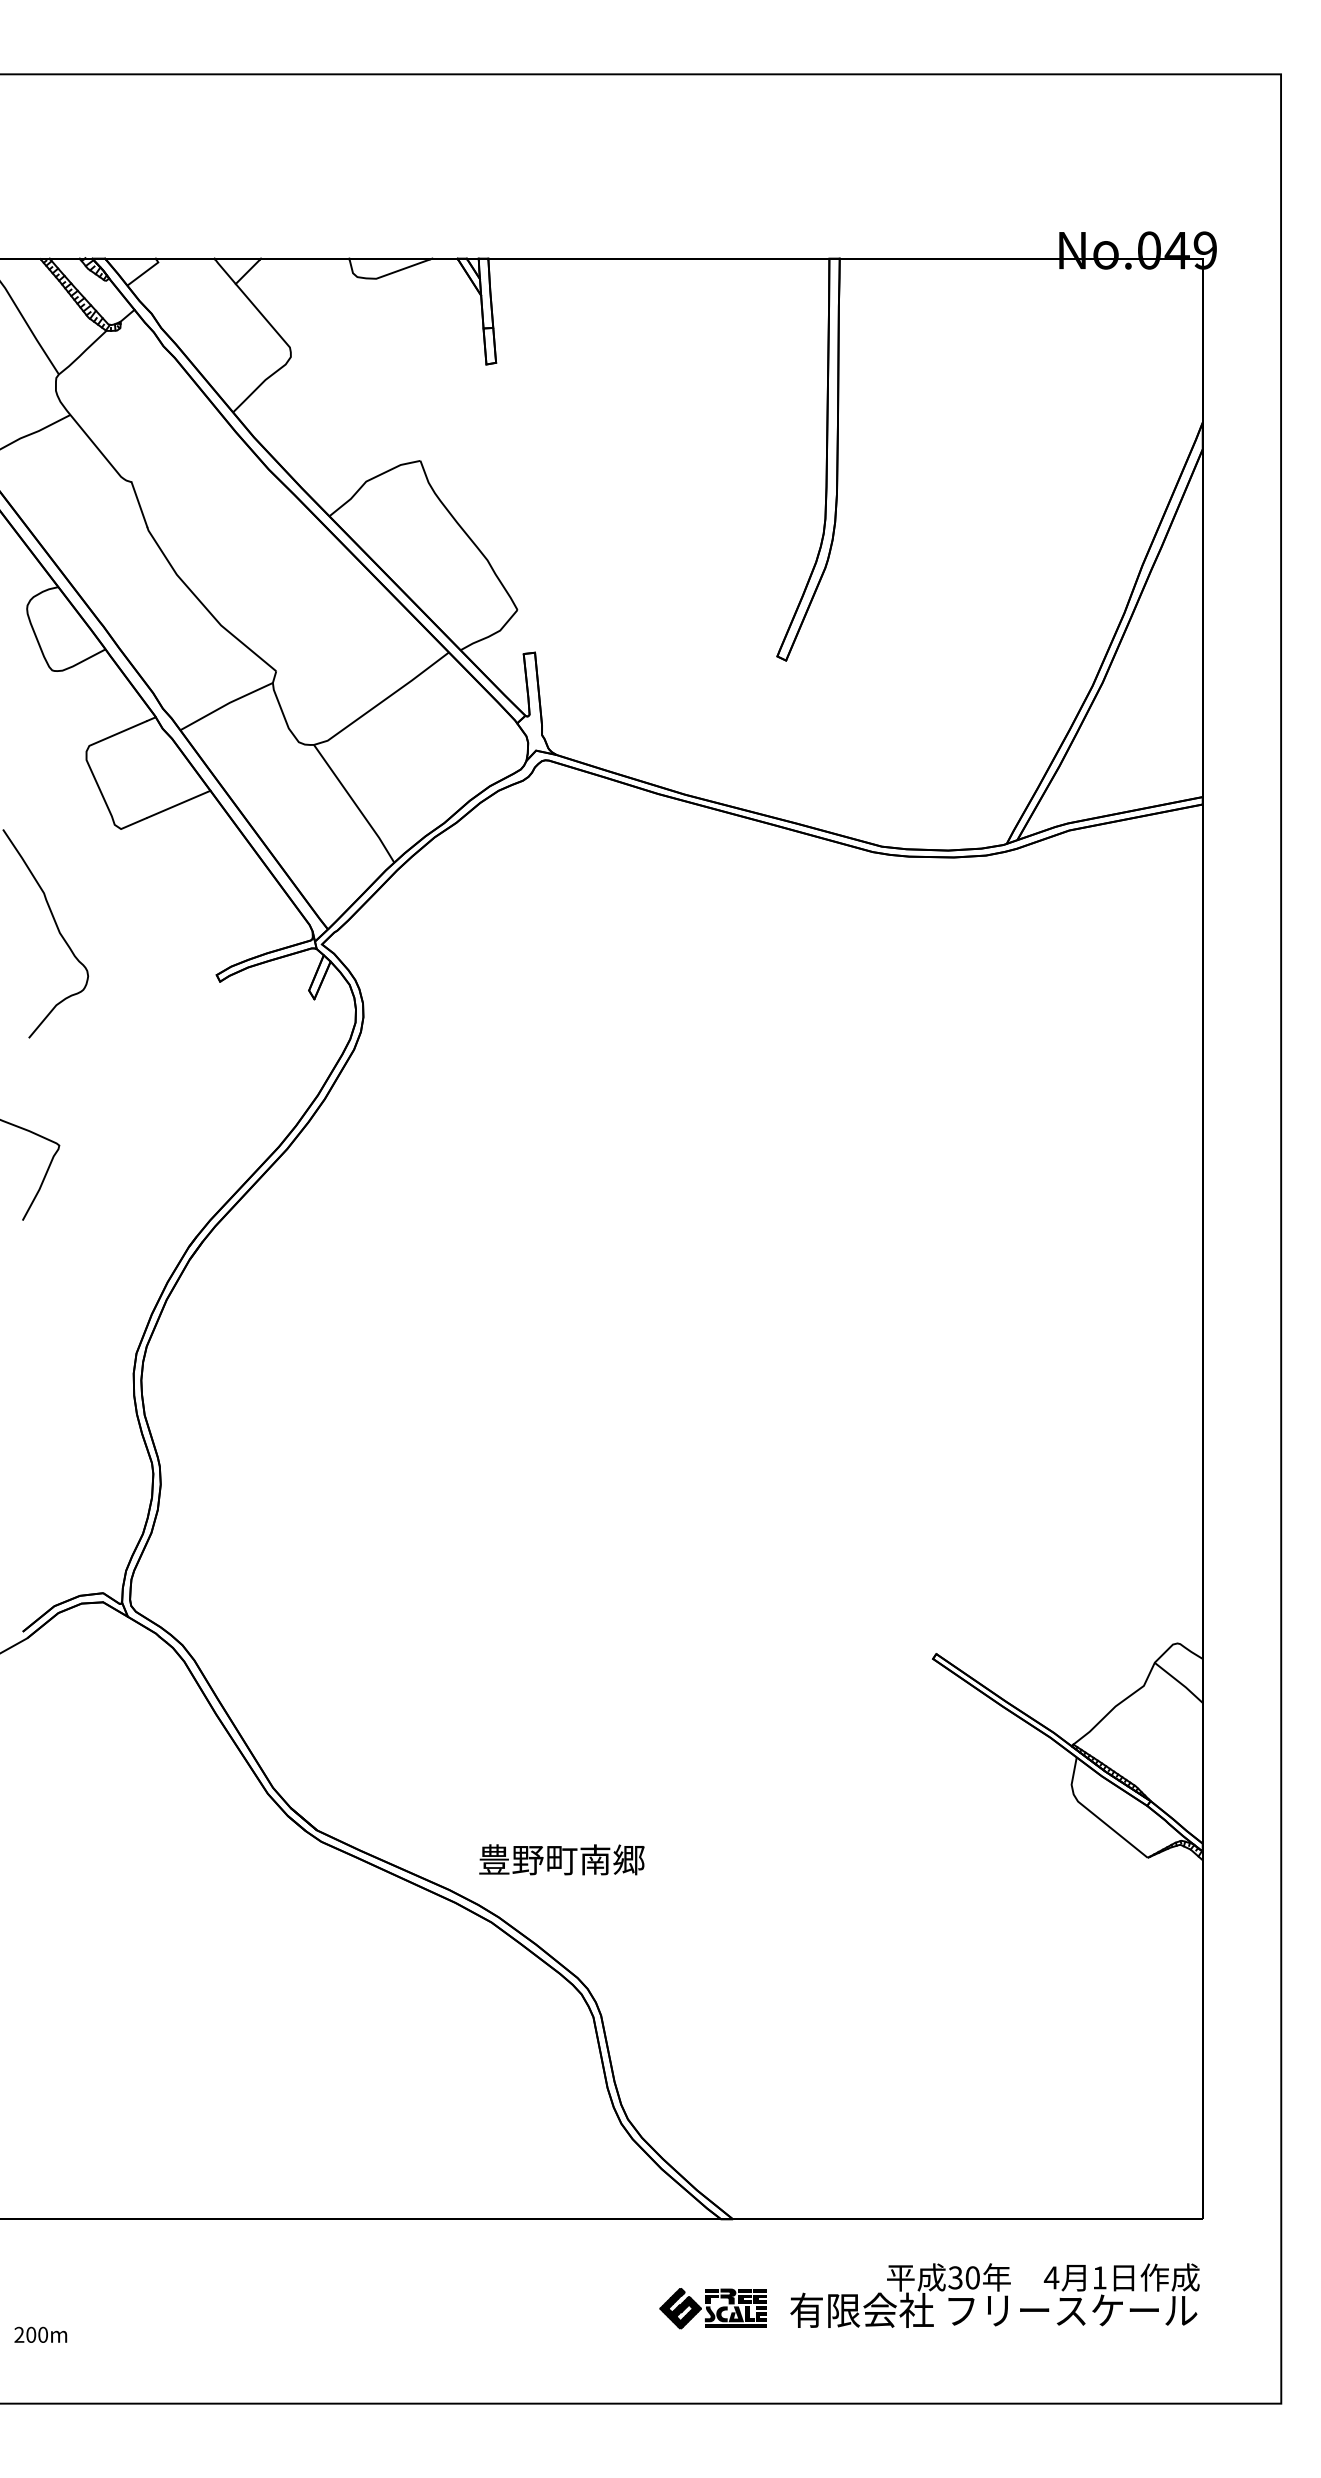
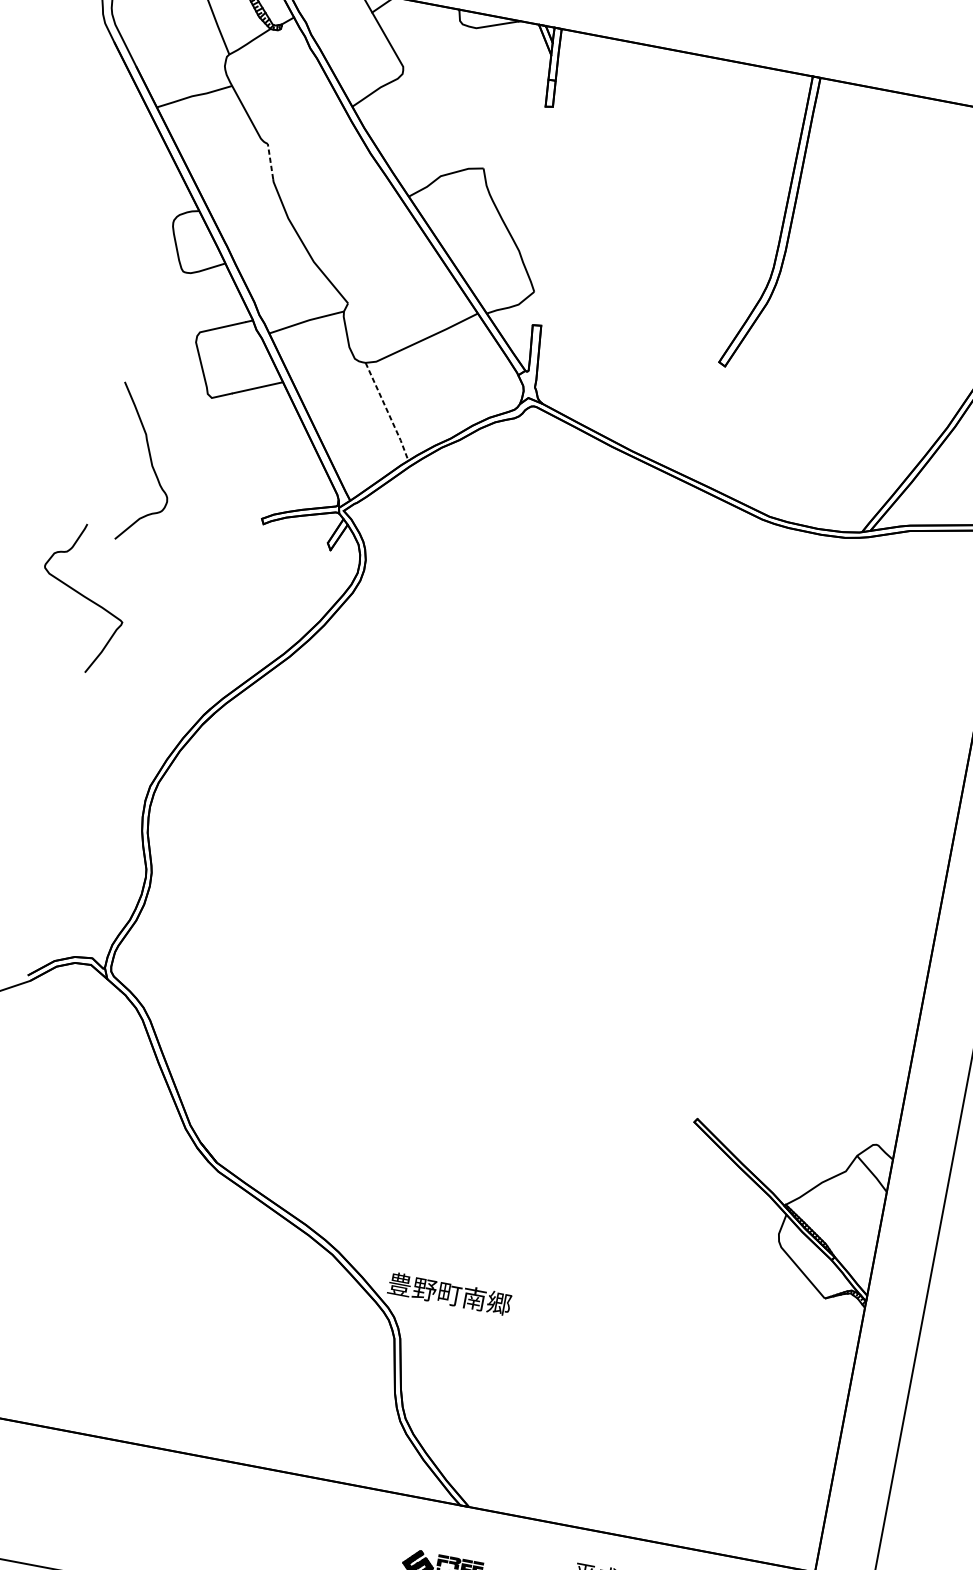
line: (139, 504) -> (270, 161), solid -> dashed
line: (355, 804) -> (387, 412), solid -> dashed
text: (561, 1859) -> (449, 1293), moved

